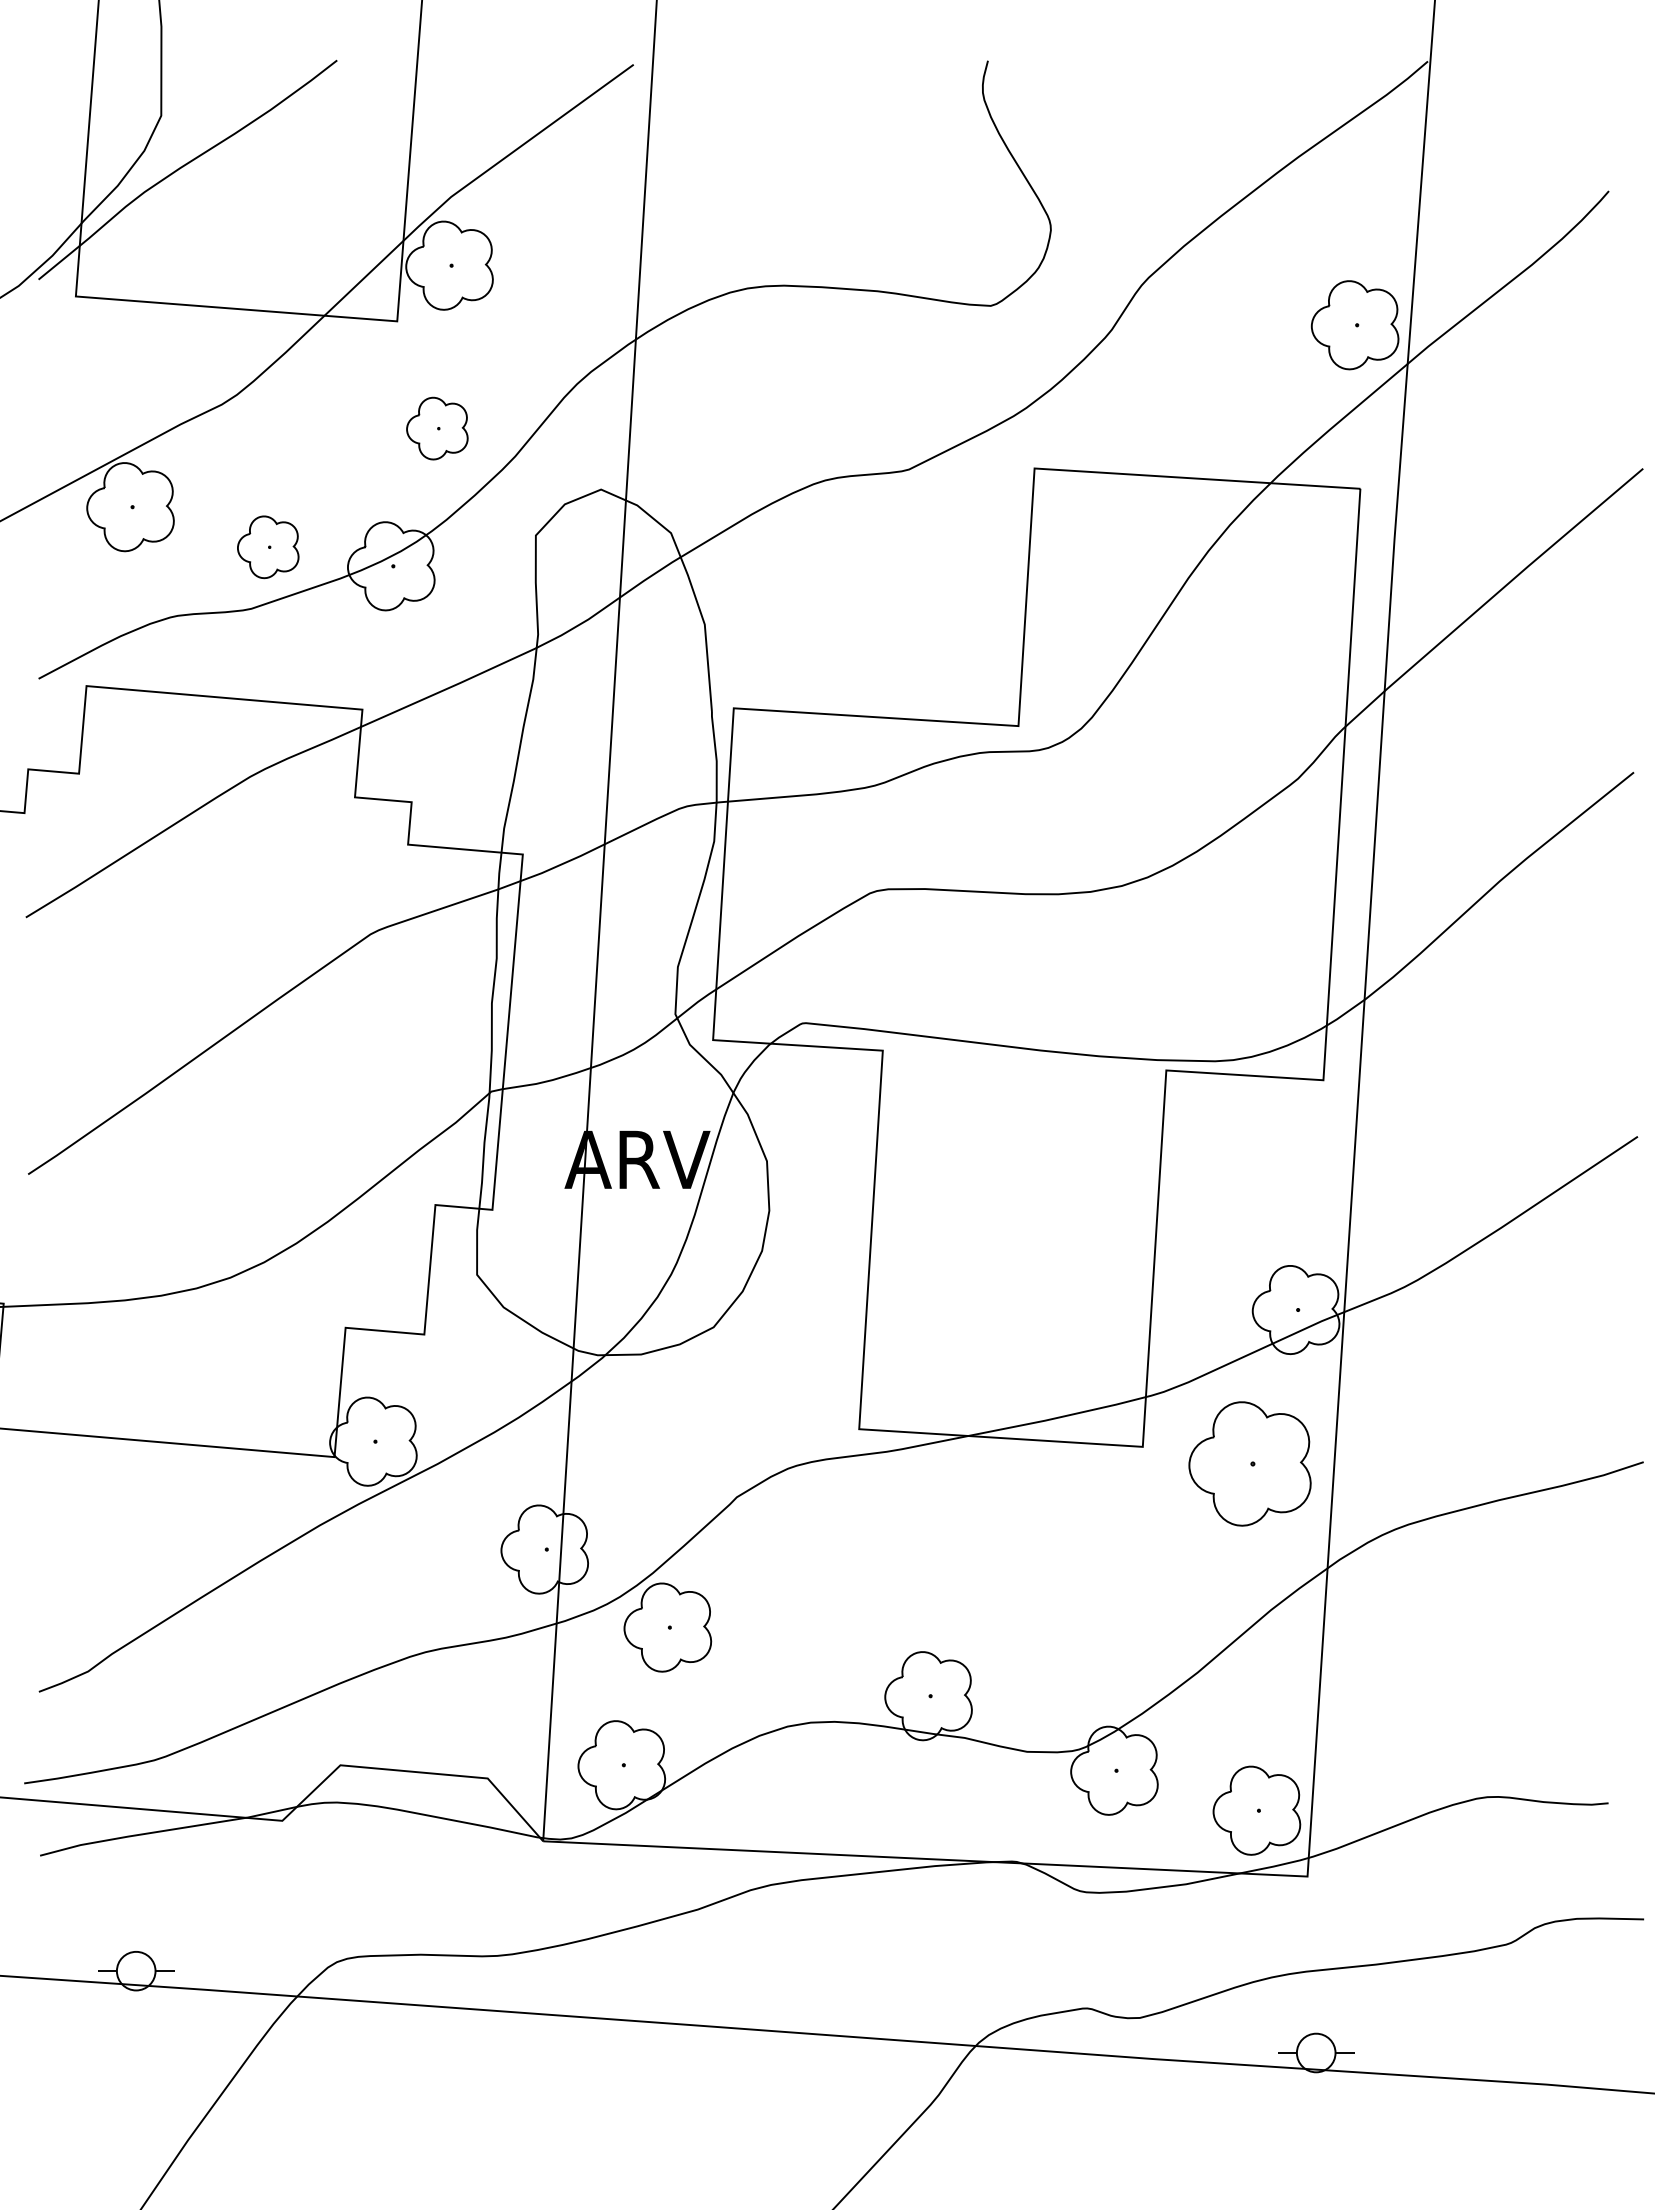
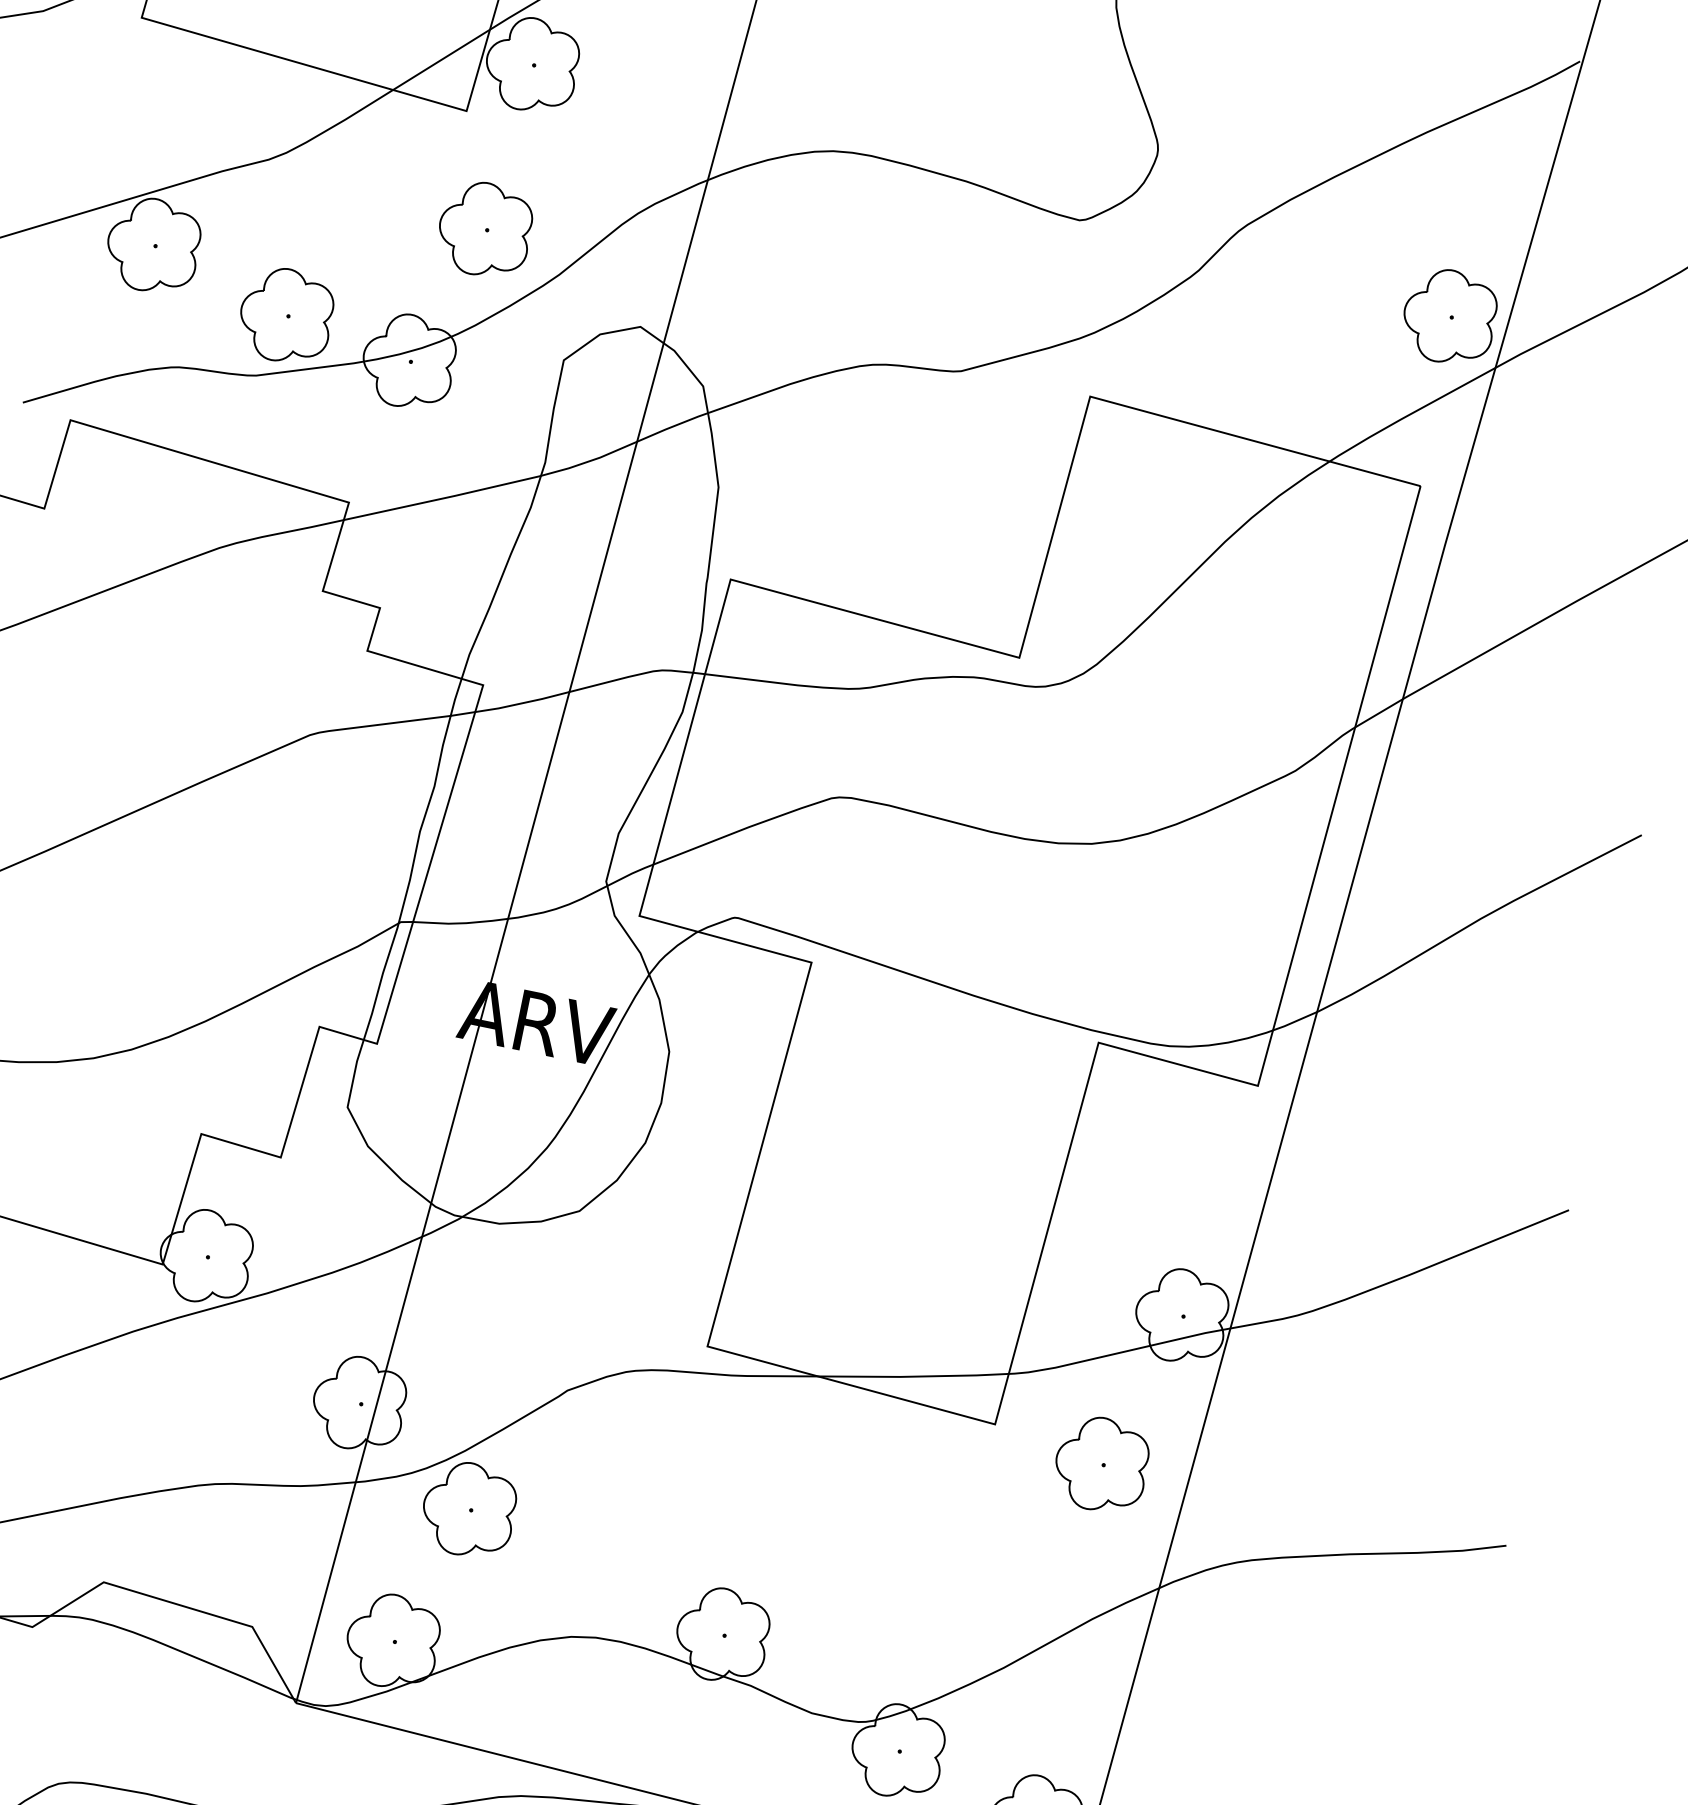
part: (437, 428) -> (485, 229), size x1.43
part: (268, 547) -> (286, 316), size x1.43
part: (1249, 1464) -> (1100, 1465), size x0.71

